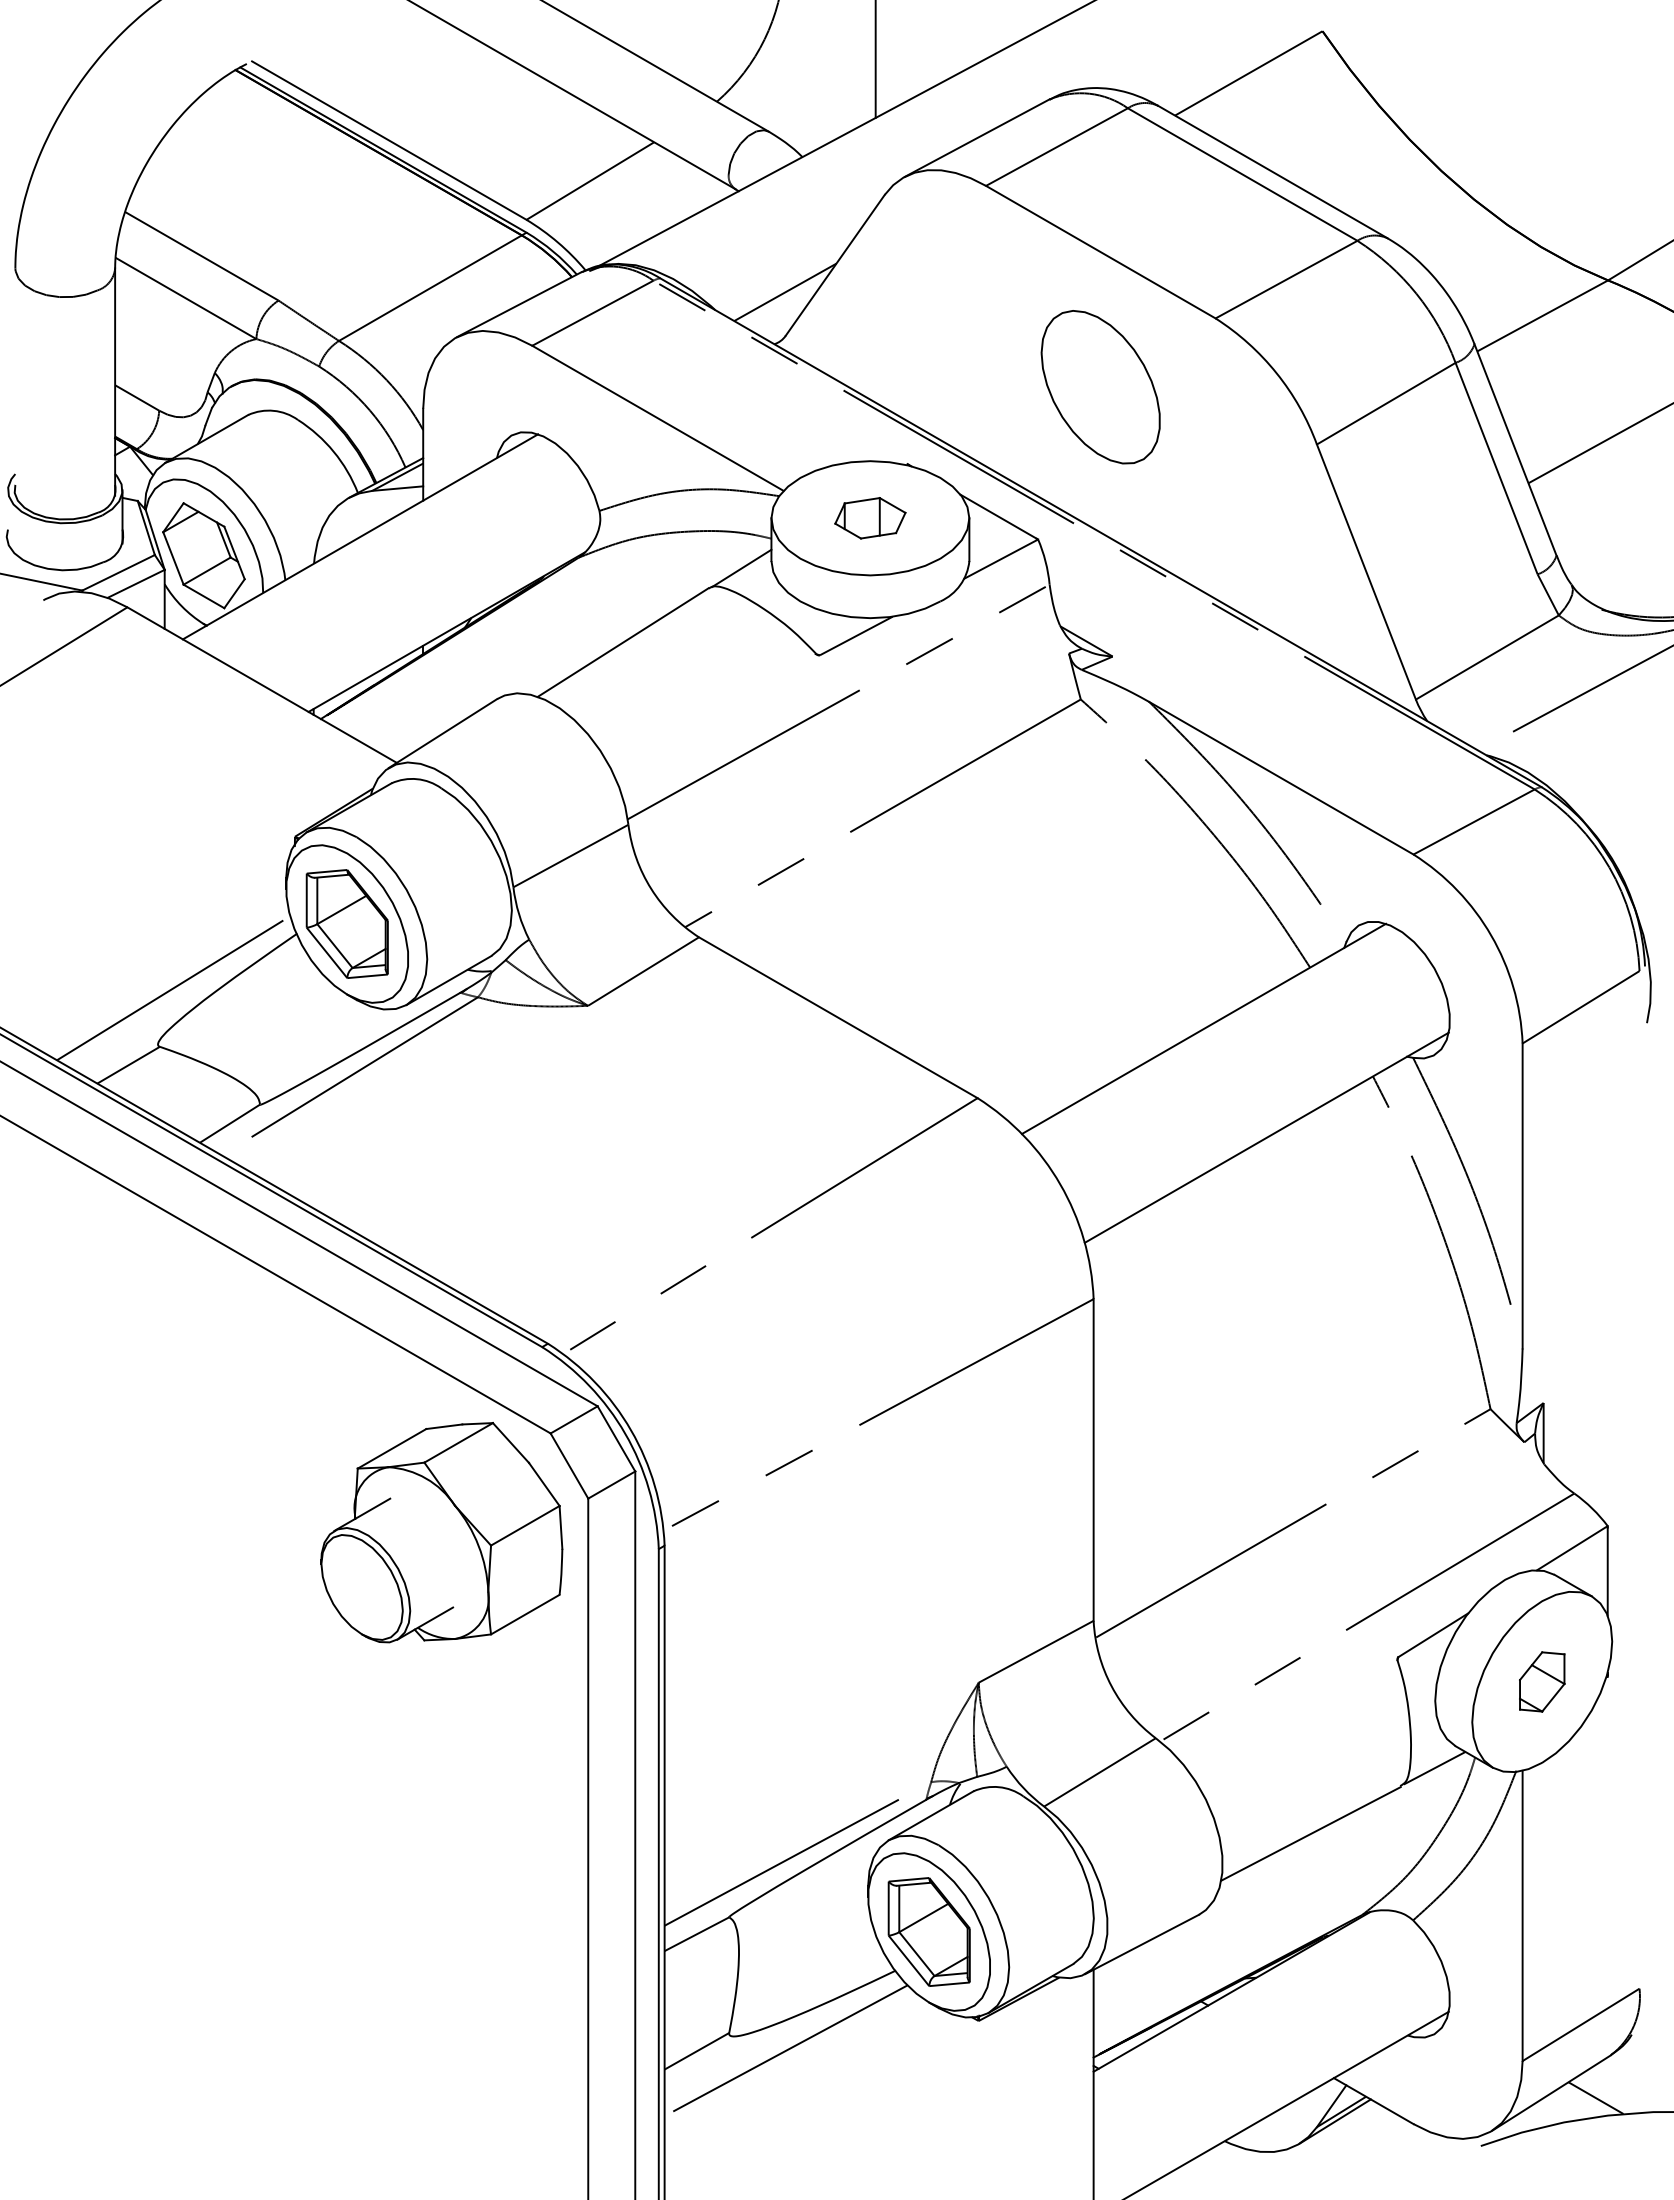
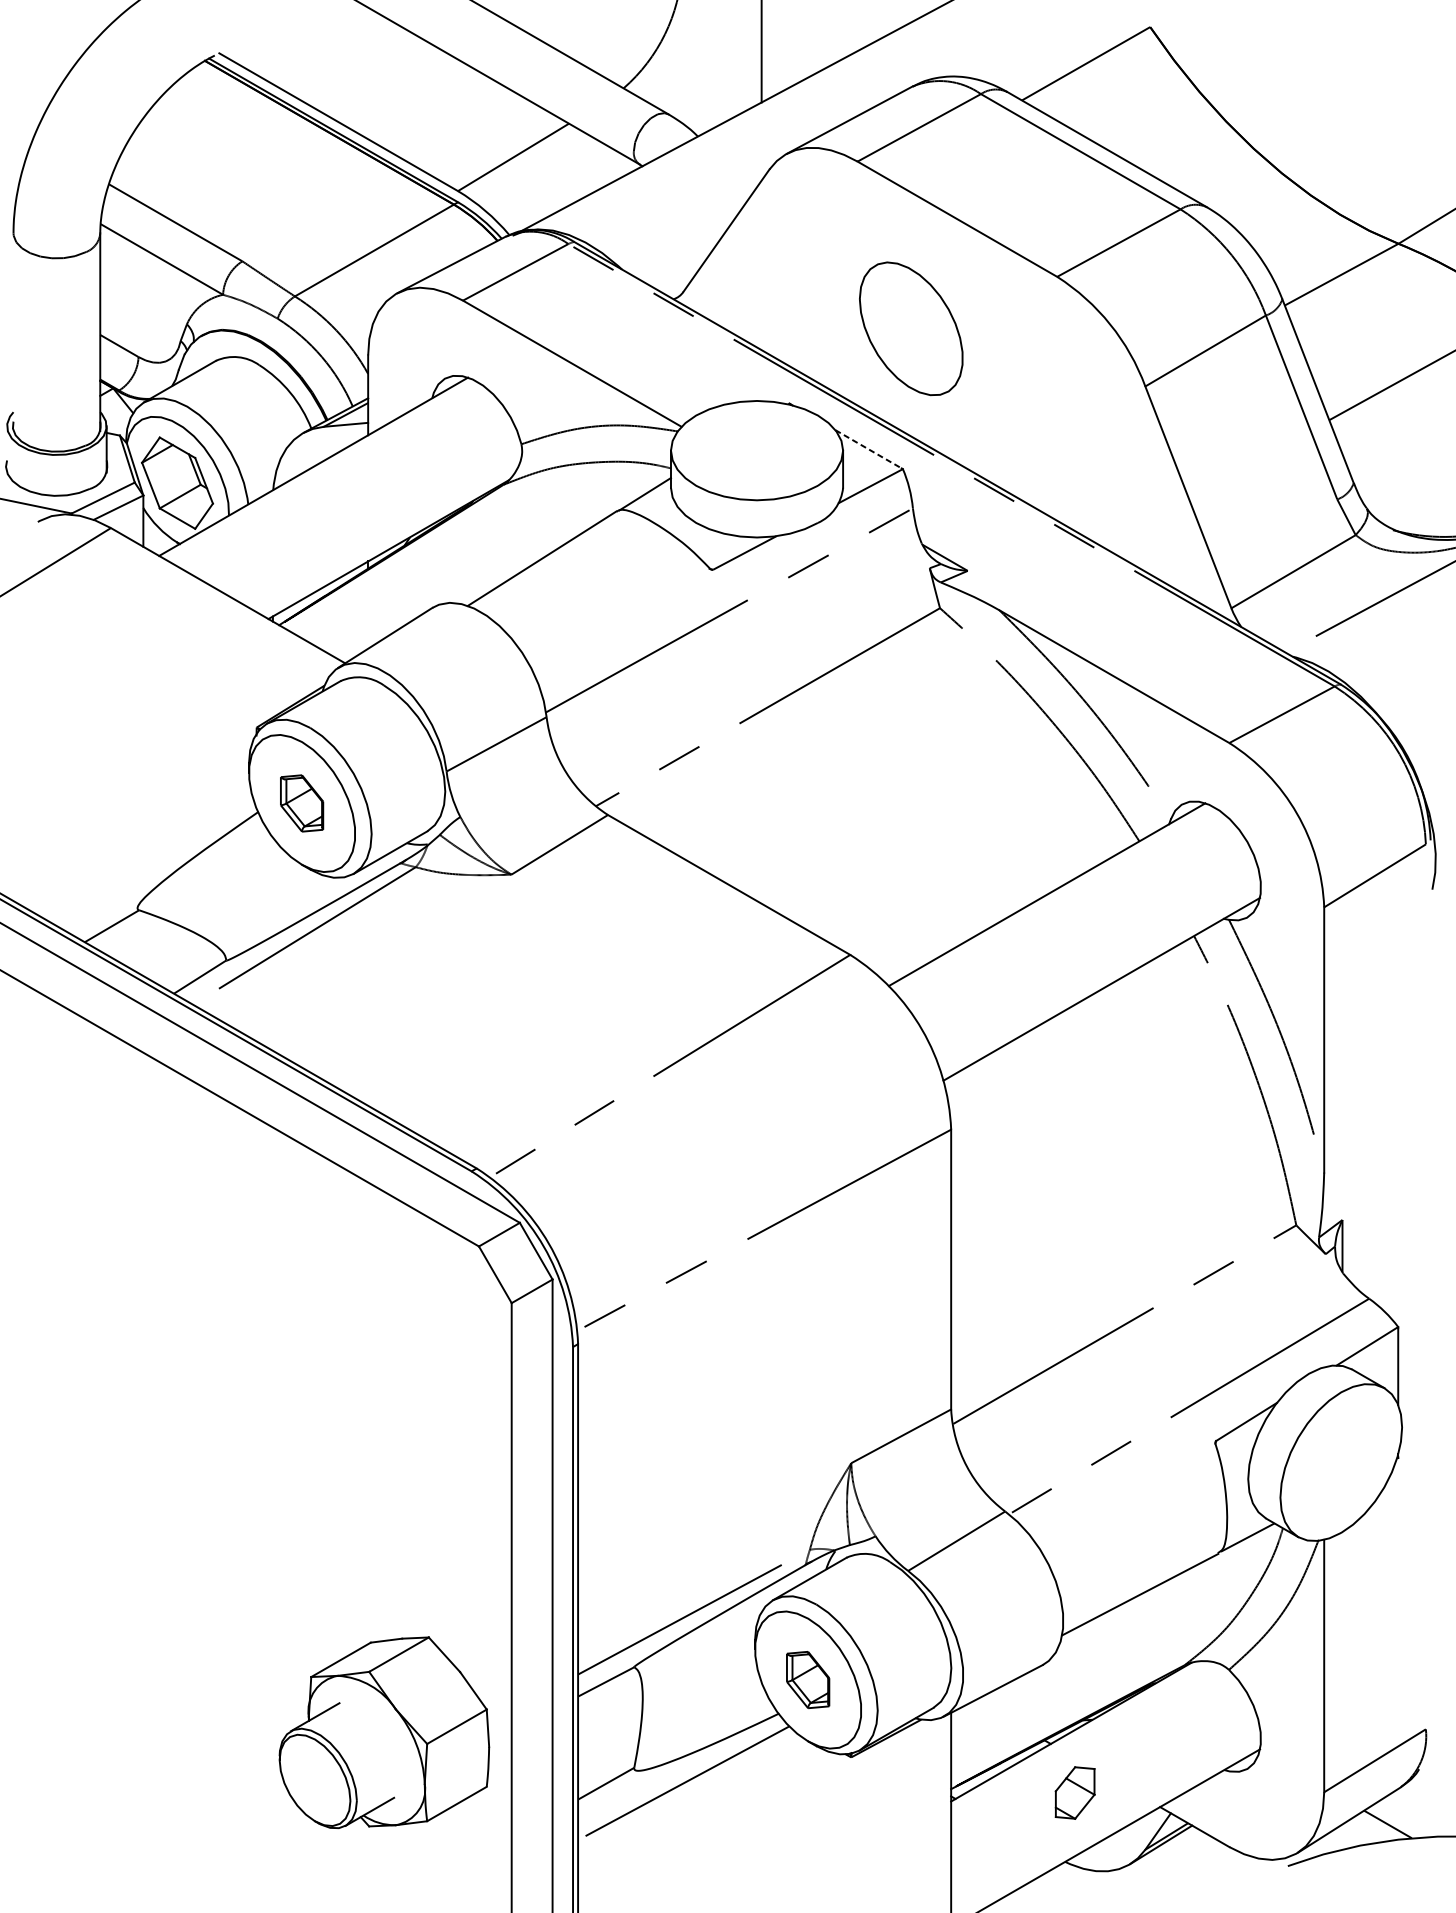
line: (785, 292) -> (683, 254), removed
part: (1100, 387) -> (911, 329), moved
line: (998, 516) -> (868, 449), solid -> dashed
part: (870, 518) -> (757, 450), removed
part: (346, 923) -> (301, 803), size x0.6
line: (173, 988) -> (151, 859), removed
part: (441, 1532) -> (384, 1732), moved
part: (1542, 1681) -> (1075, 1792), moved
part: (928, 1931) -> (807, 1679), size x0.6

